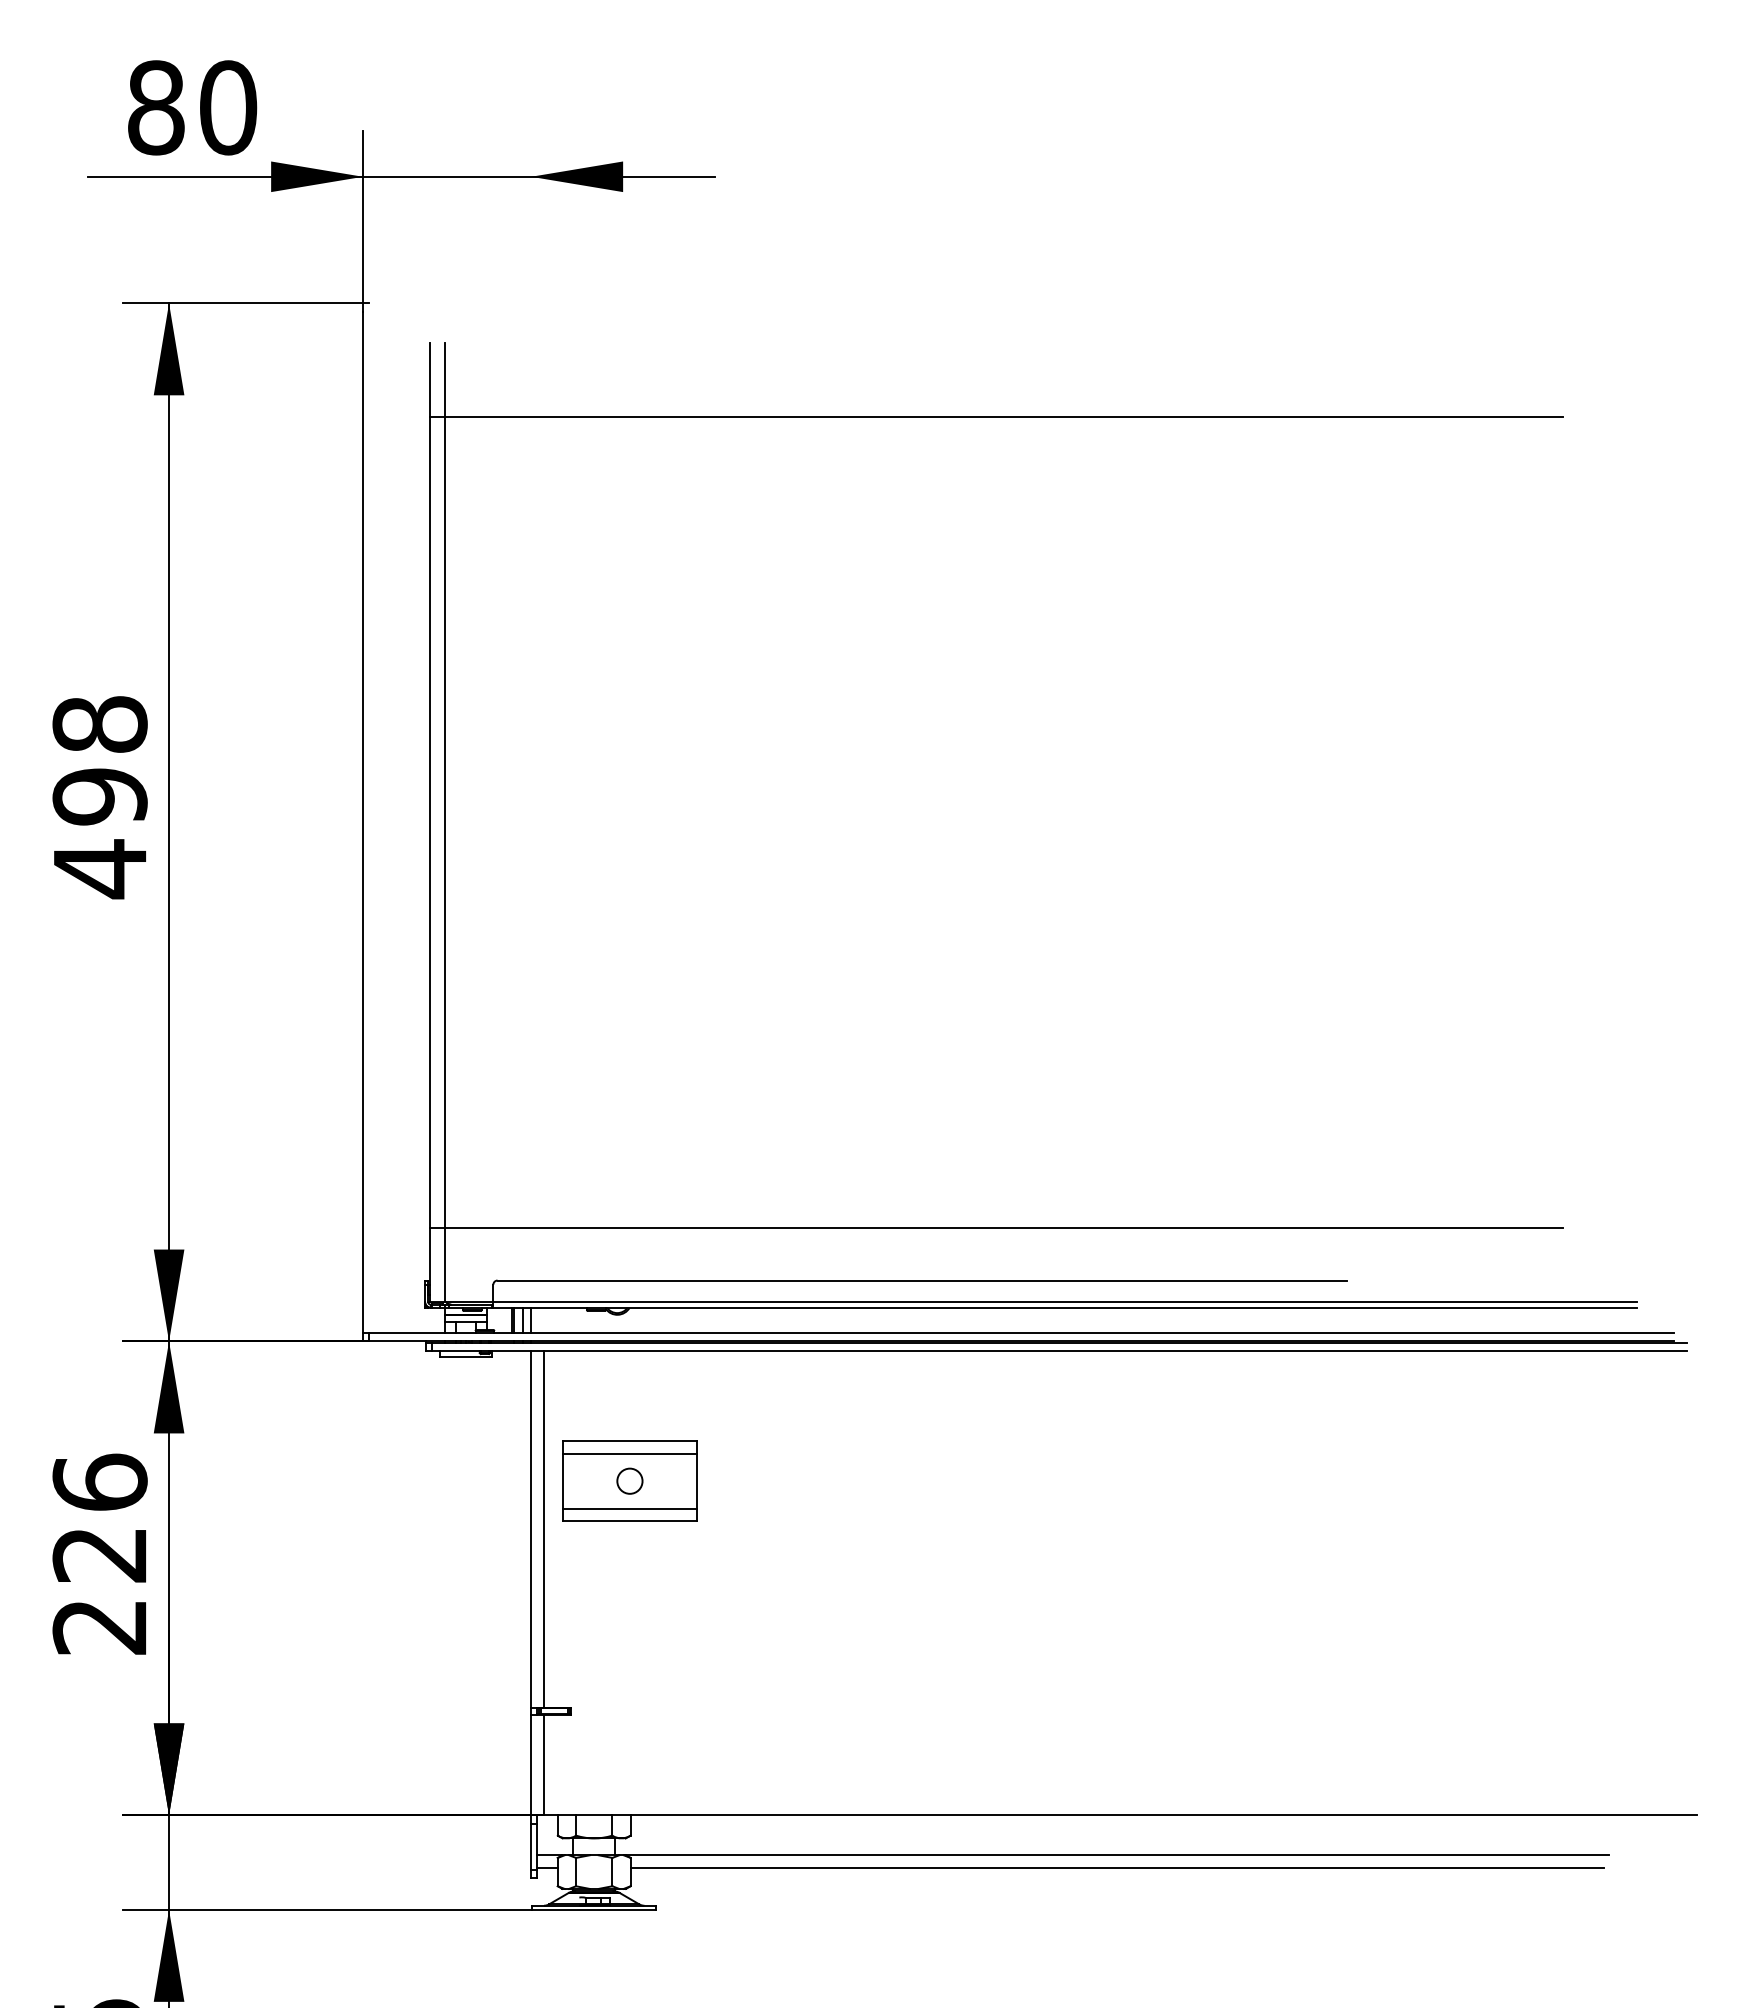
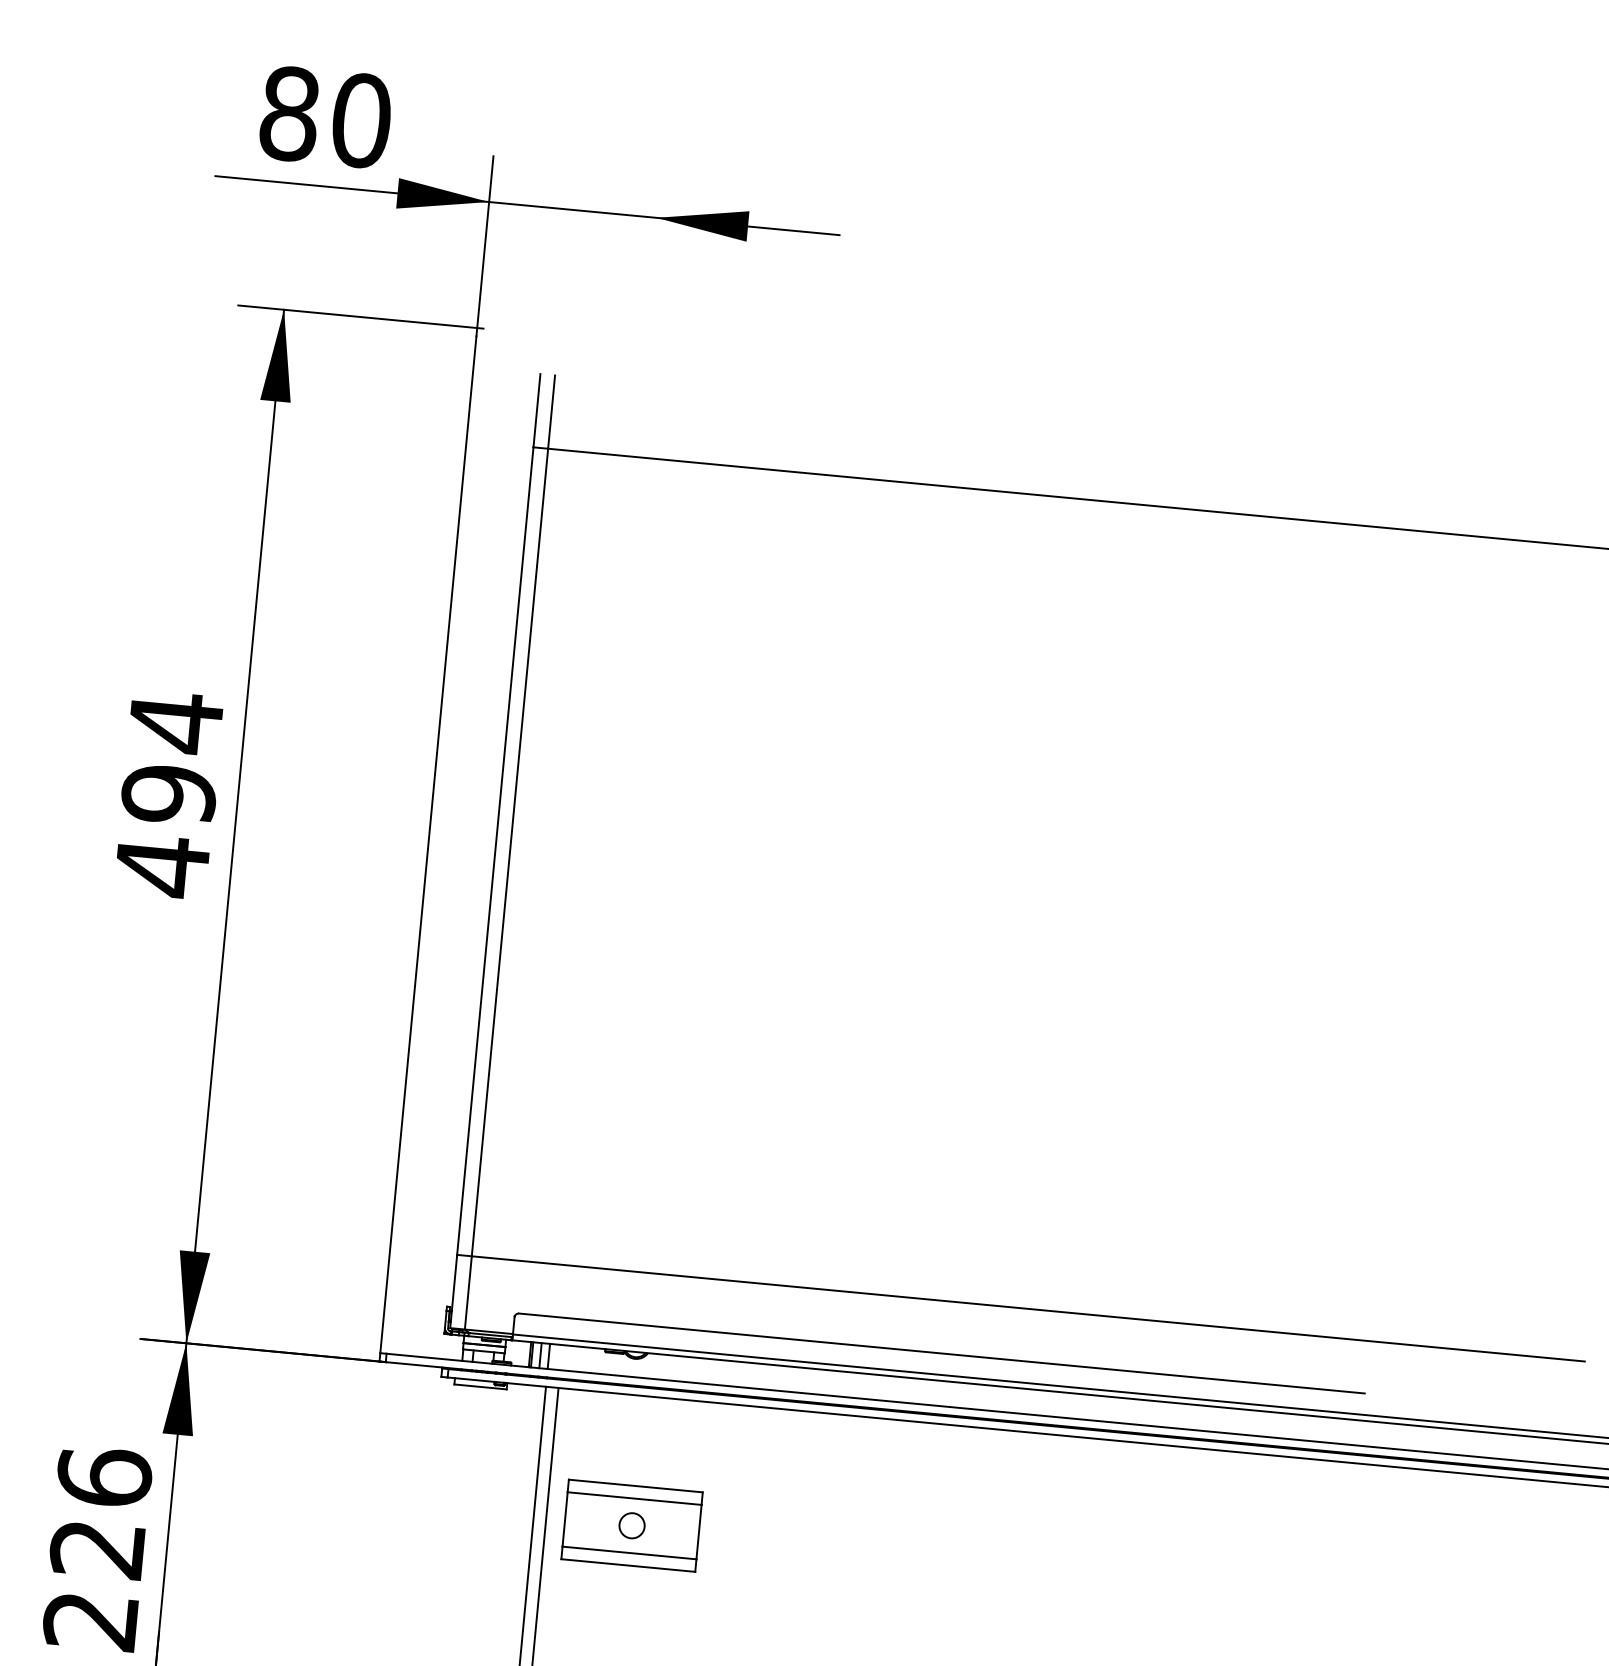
text: (99, 724) -> (175, 722), 498 -> 494

